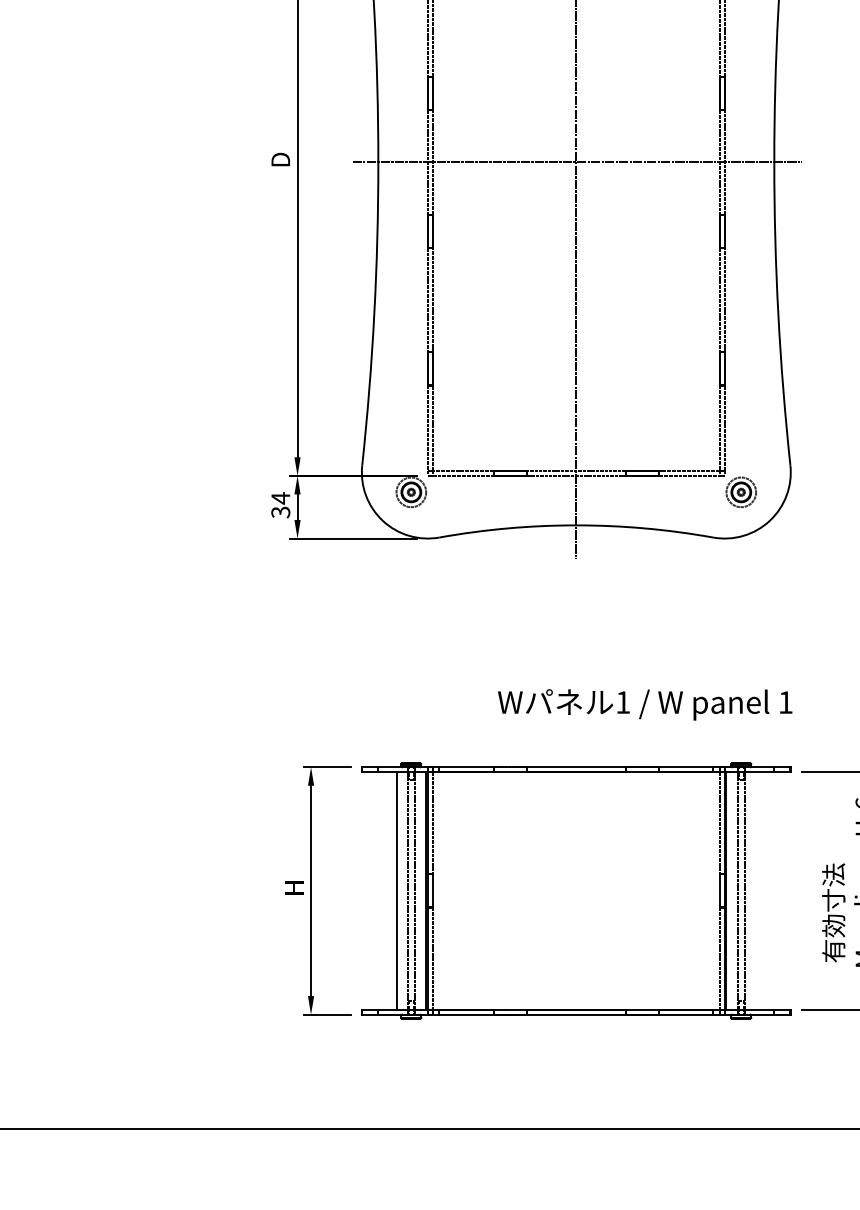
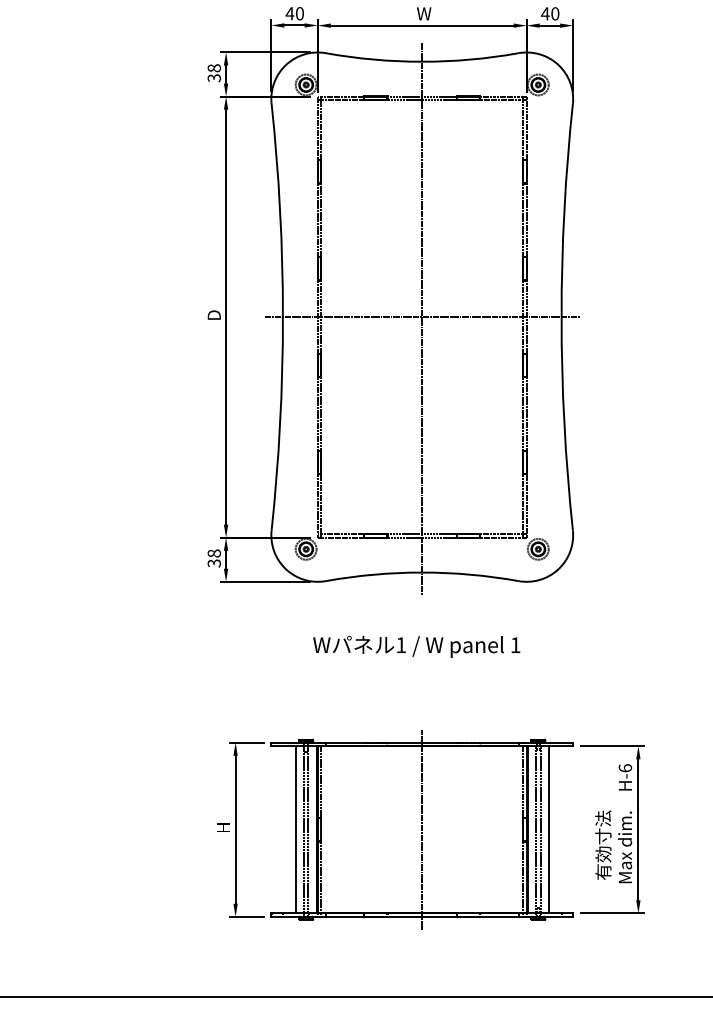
text: (279, 498) -> (213, 553), 34 -> 38
text: (644, 704) -> (416, 646), moved
line: (576, 890) -> (422, 829), added
line: (755, 890) -> (548, 829), added

